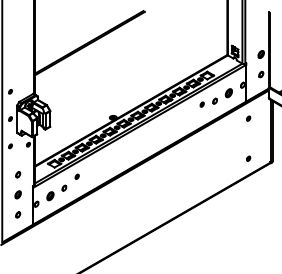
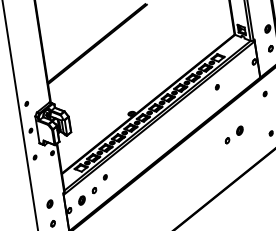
part: (222, 96) -> (234, 134), moved
part: (18, 174) -> (47, 184), removed

